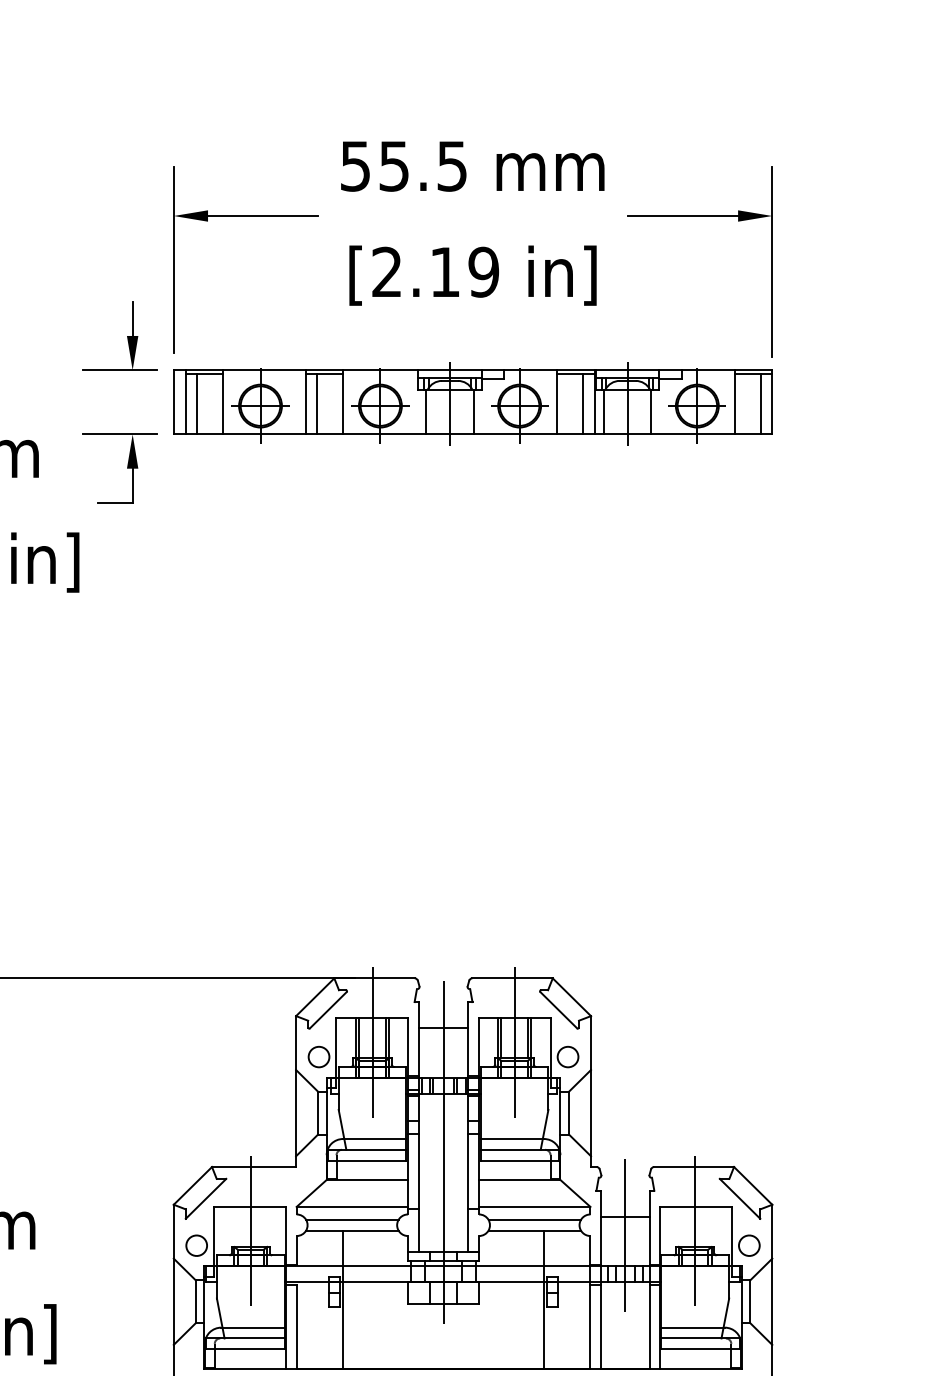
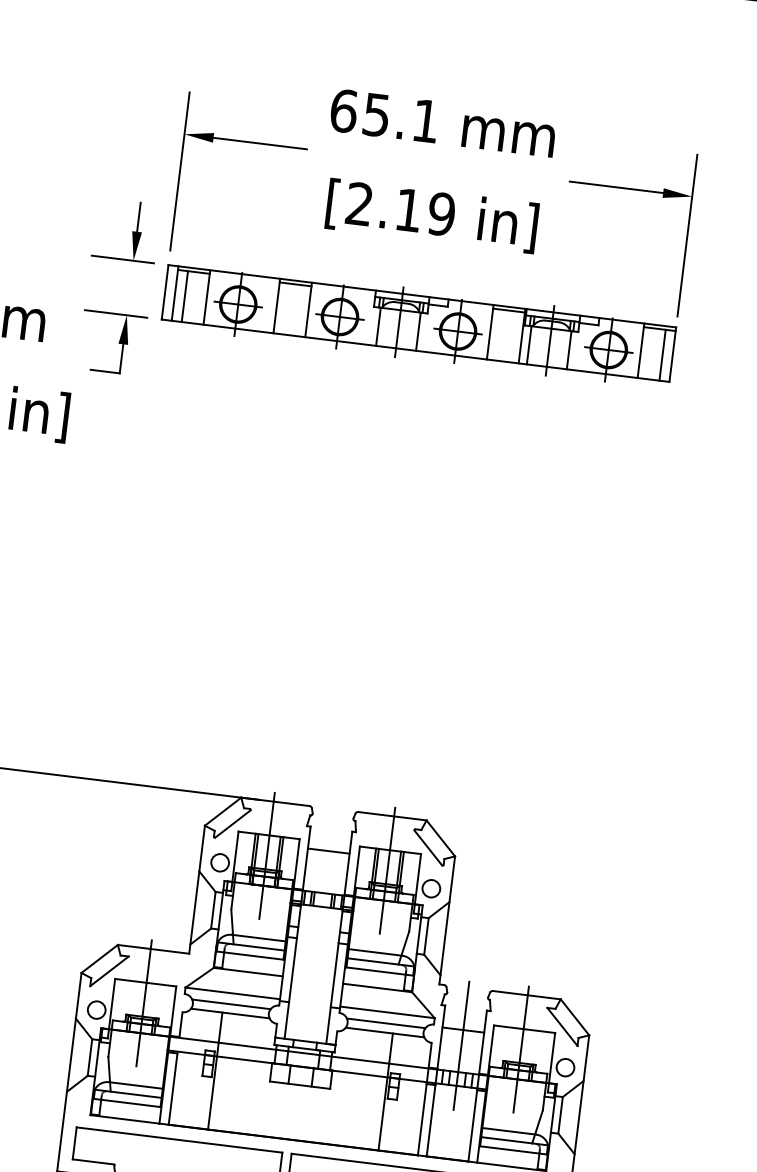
text: (403, 165) -> (384, 115), 55.5 -> 65.1
line: (317, 404) -> (286, 309), removed
line: (582, 404) -> (511, 336), removed
line: (443, 1139) -> (317, 945), removed

